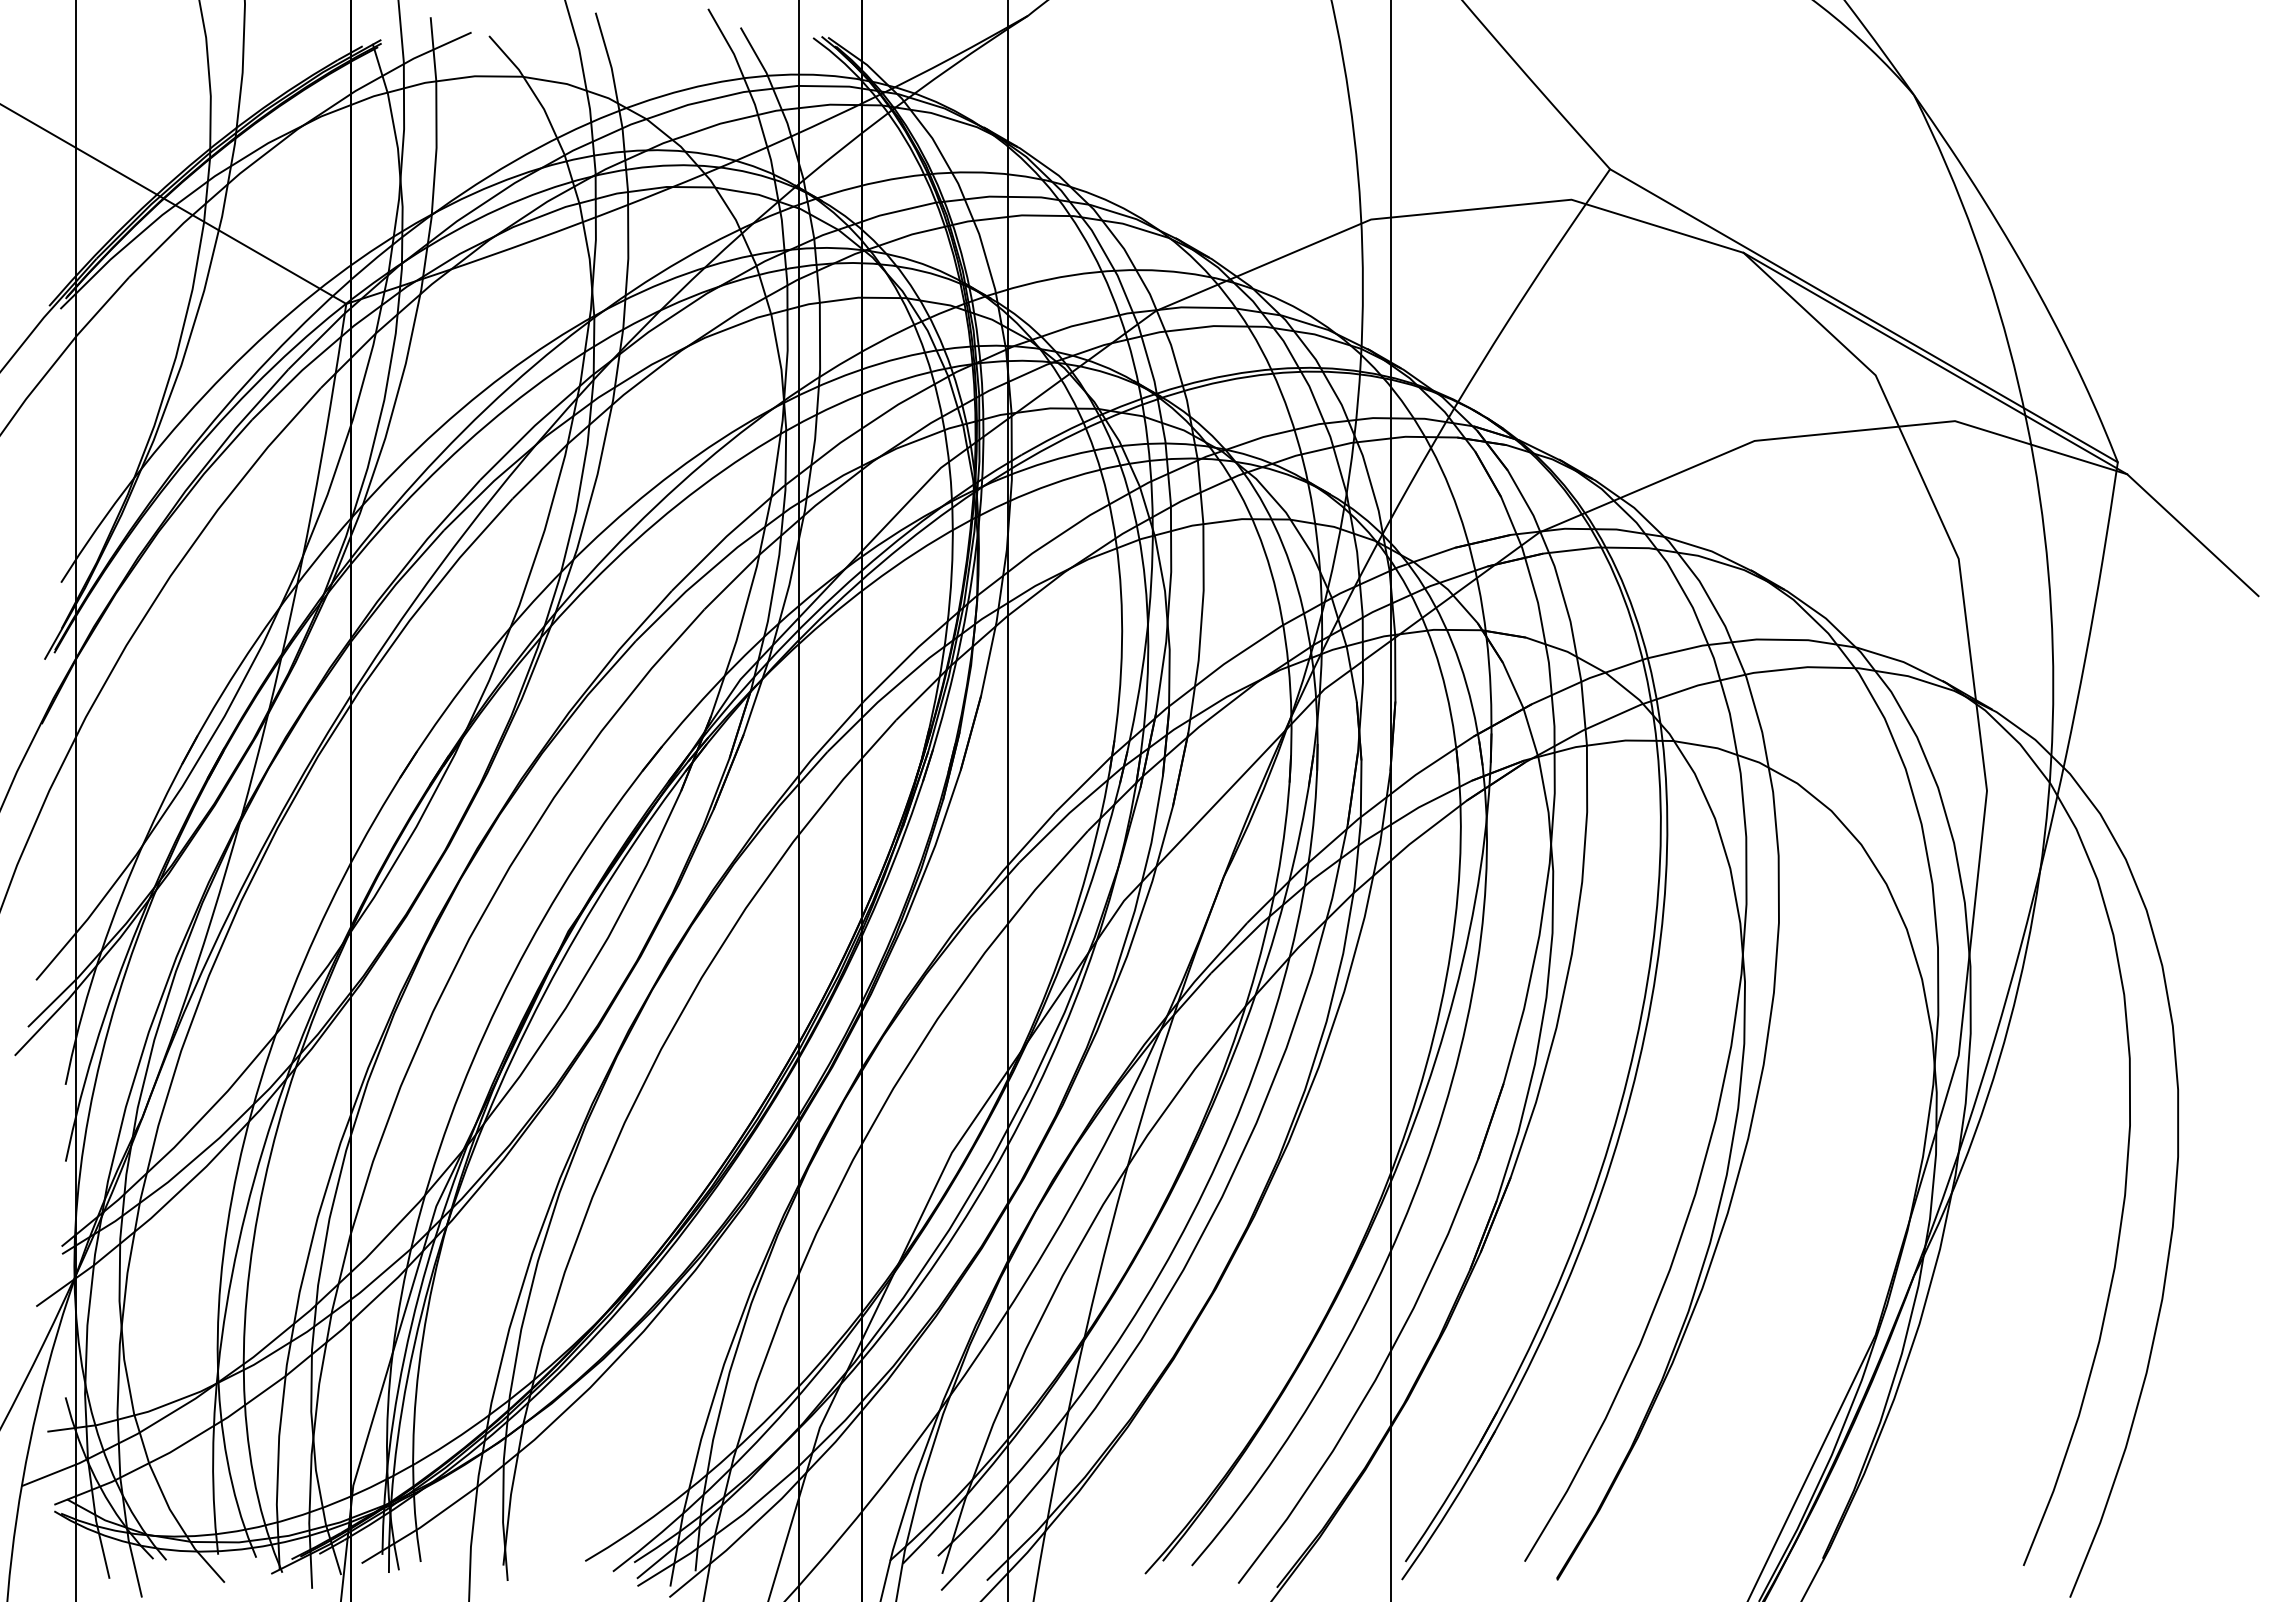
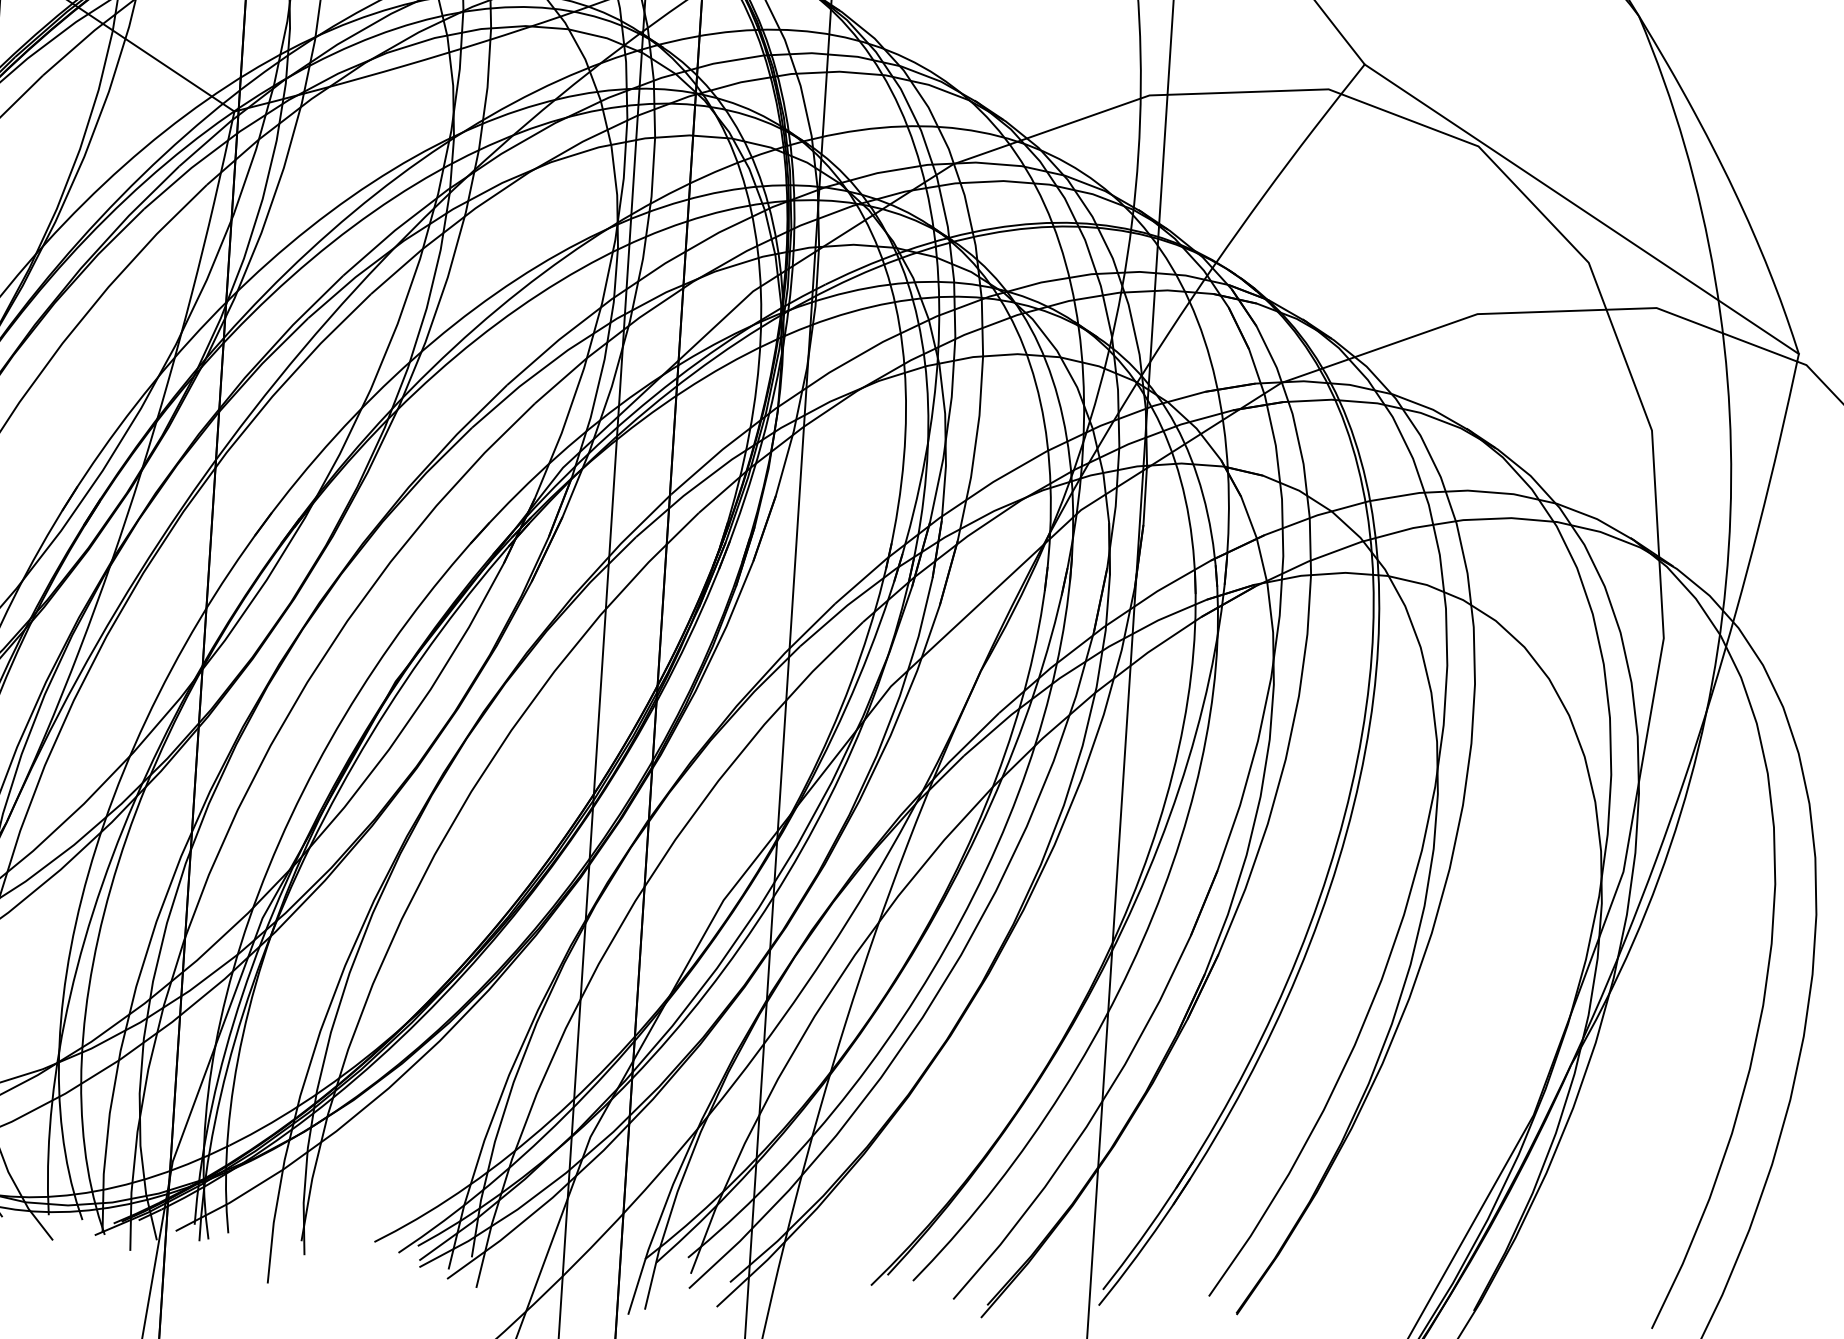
line: (1935, 363) -> (1642, 255), removed

